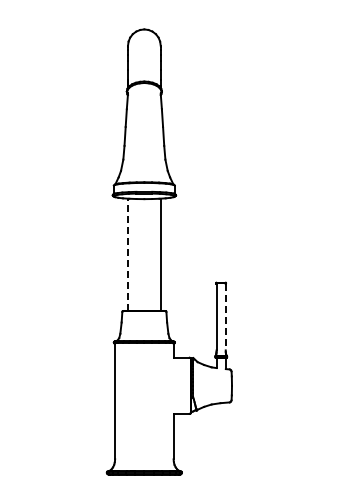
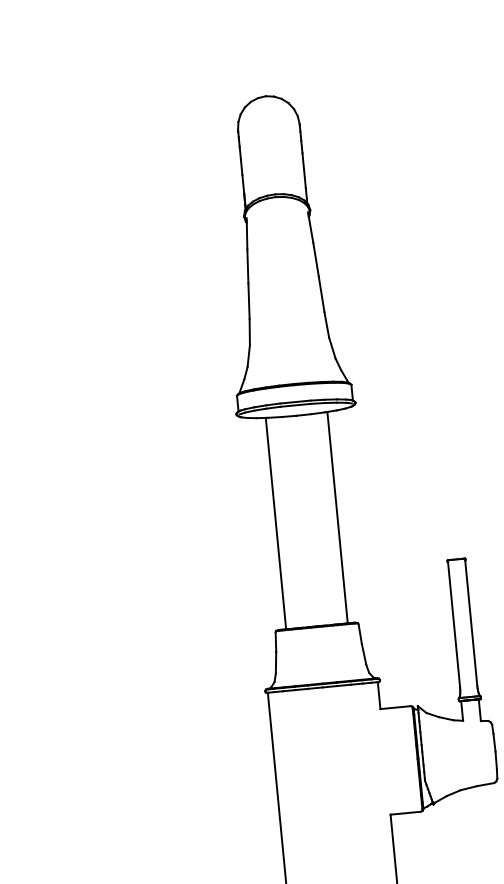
line: (128, 254) -> (276, 522), dashed -> solid
line: (225, 317) -> (470, 623), dashed -> solid

